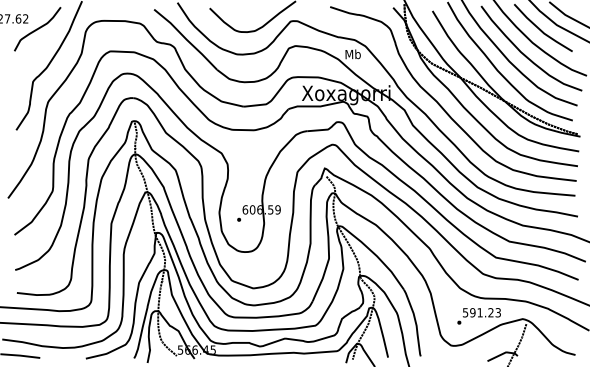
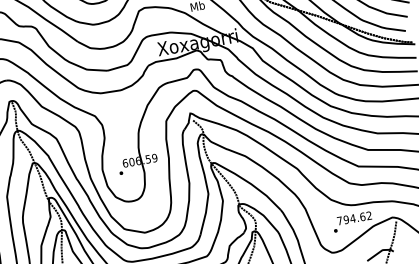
text: (481, 312) -> (354, 218), 591.23 -> 794.62

